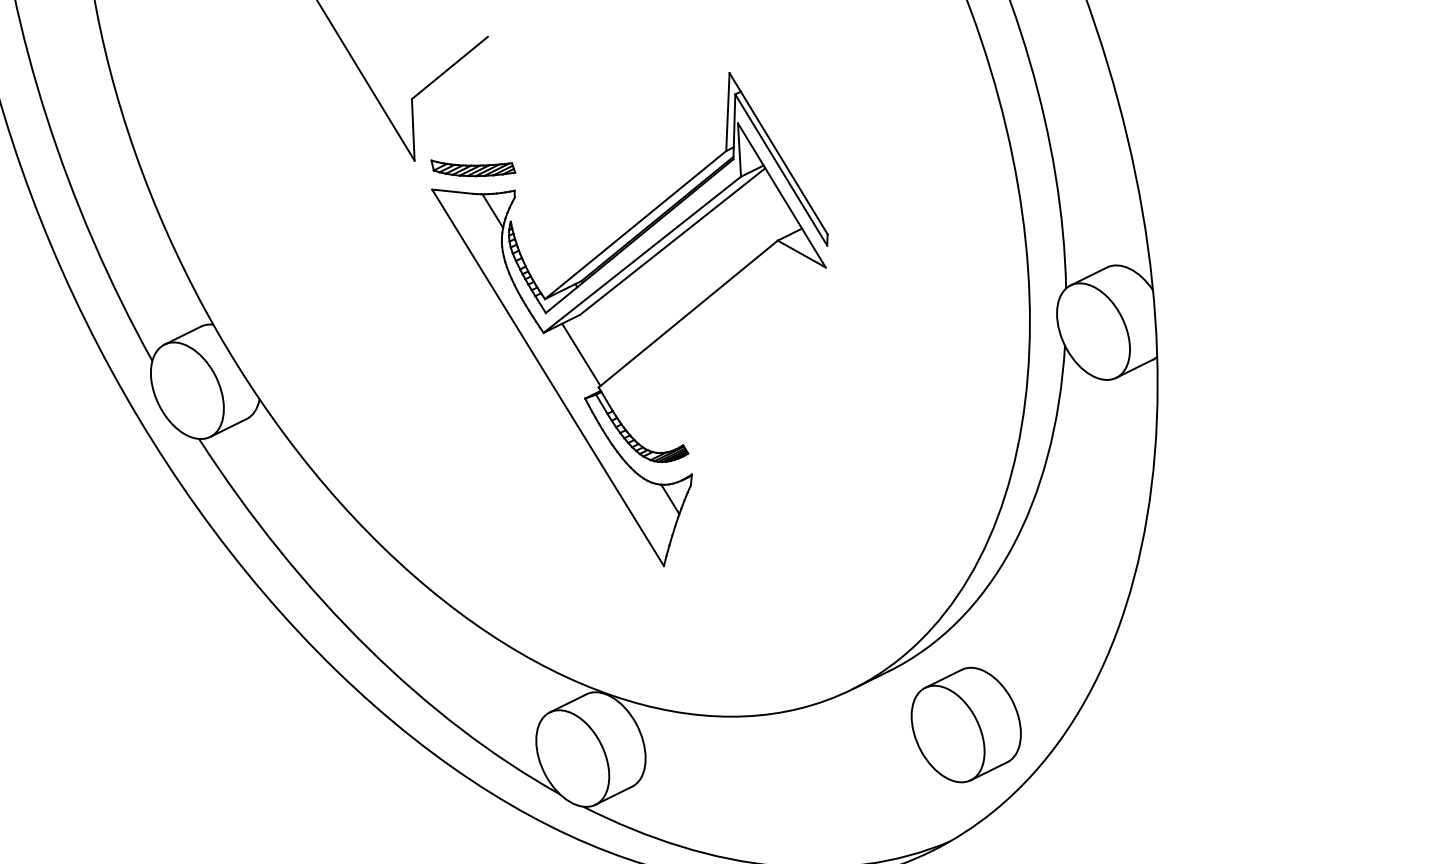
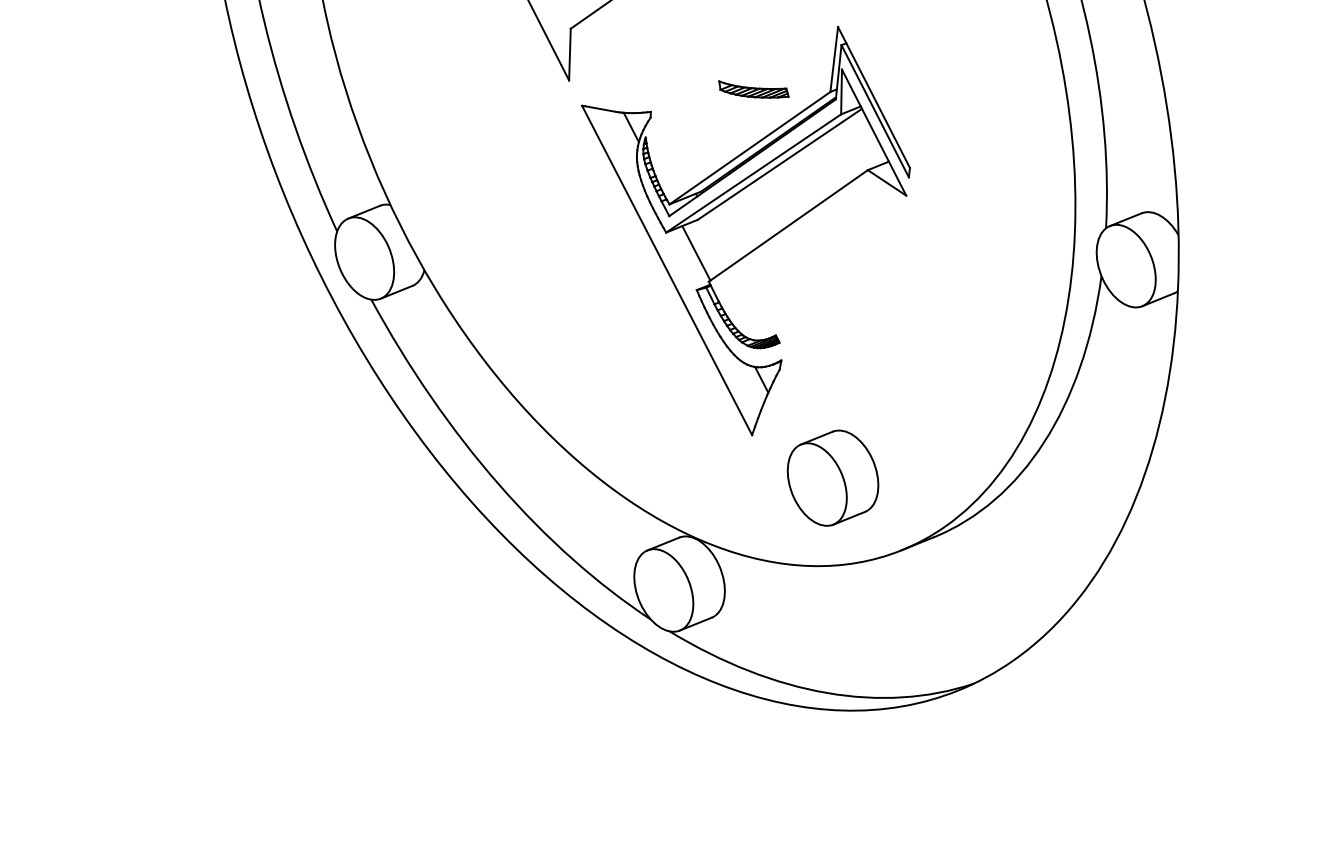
part: (472, 167) -> (753, 89), moved
part: (965, 724) -> (832, 477), moved

